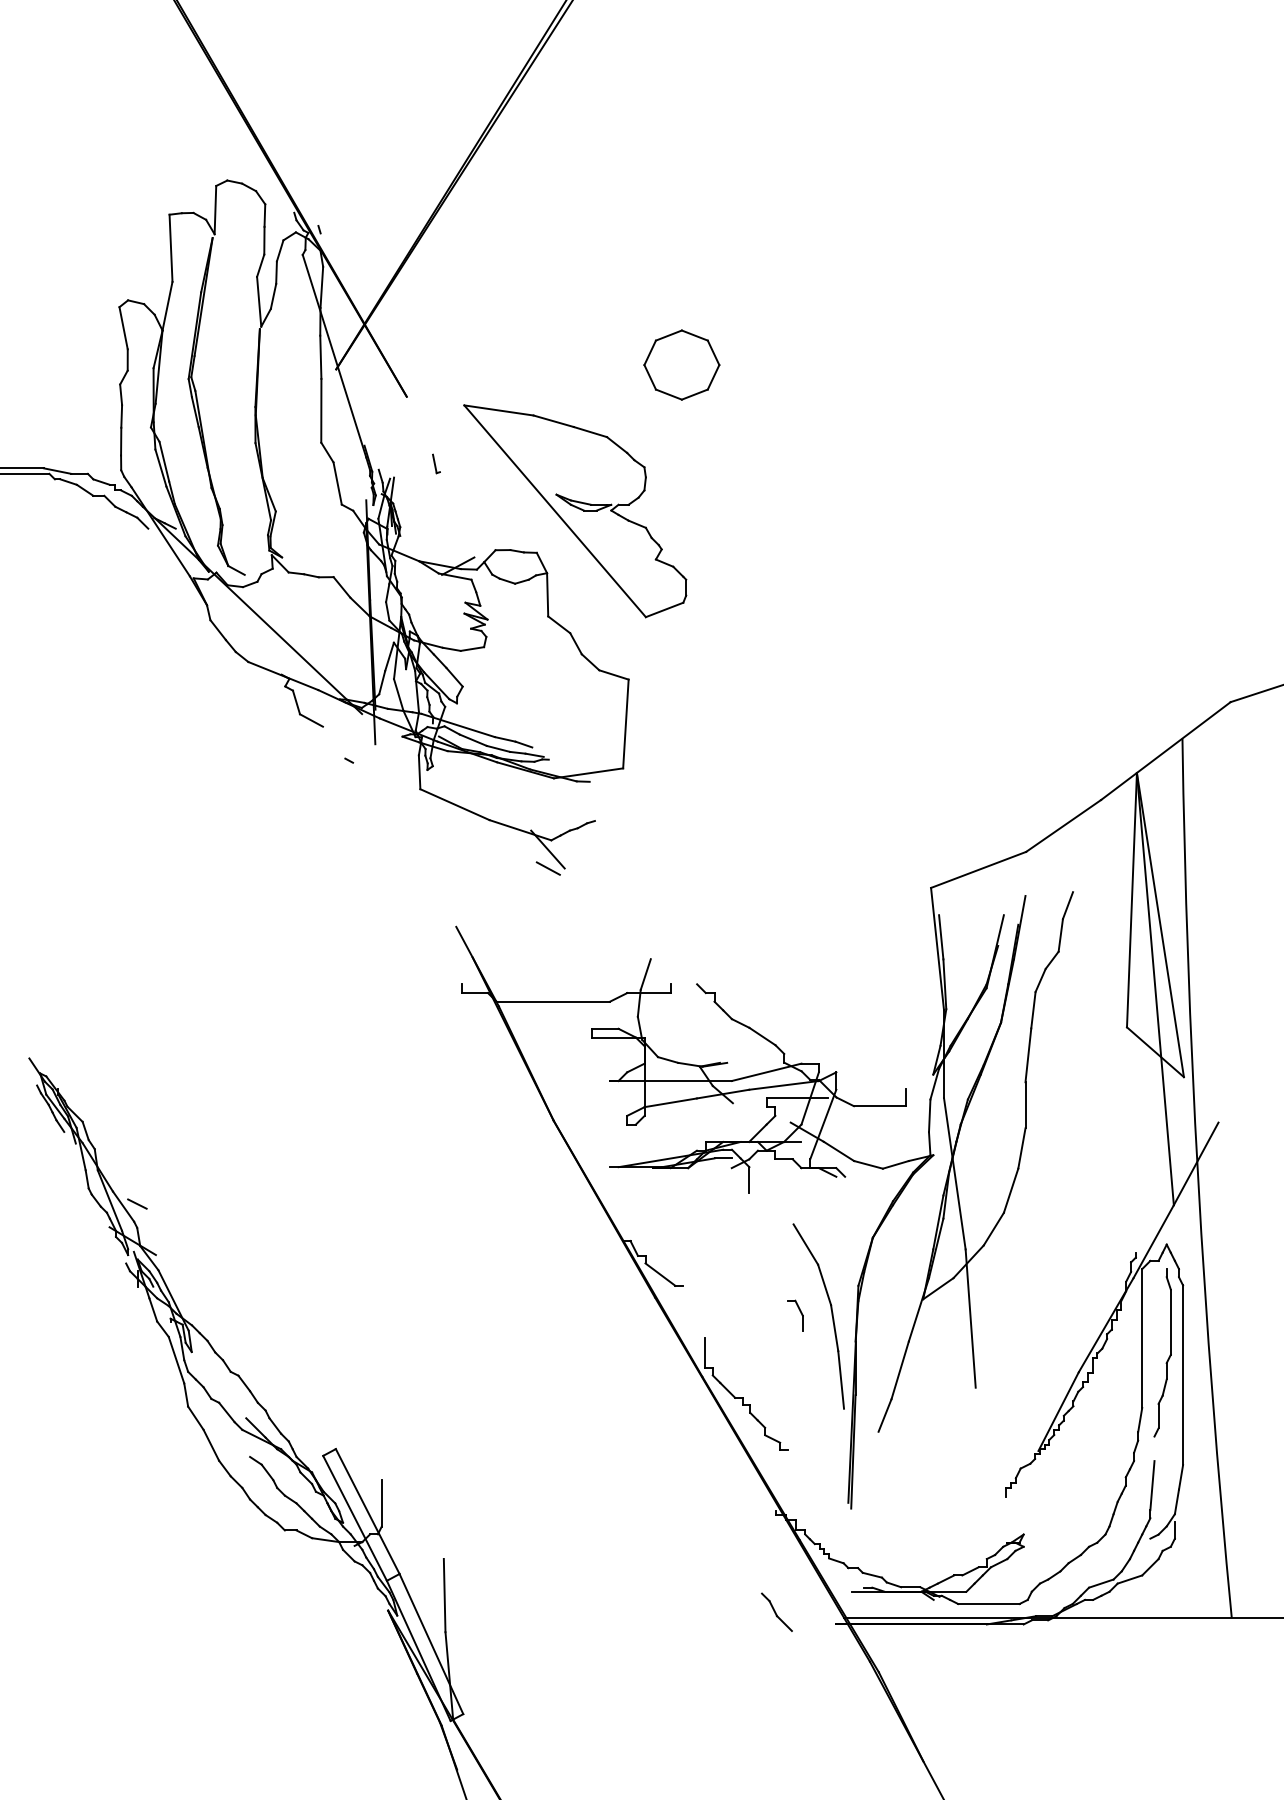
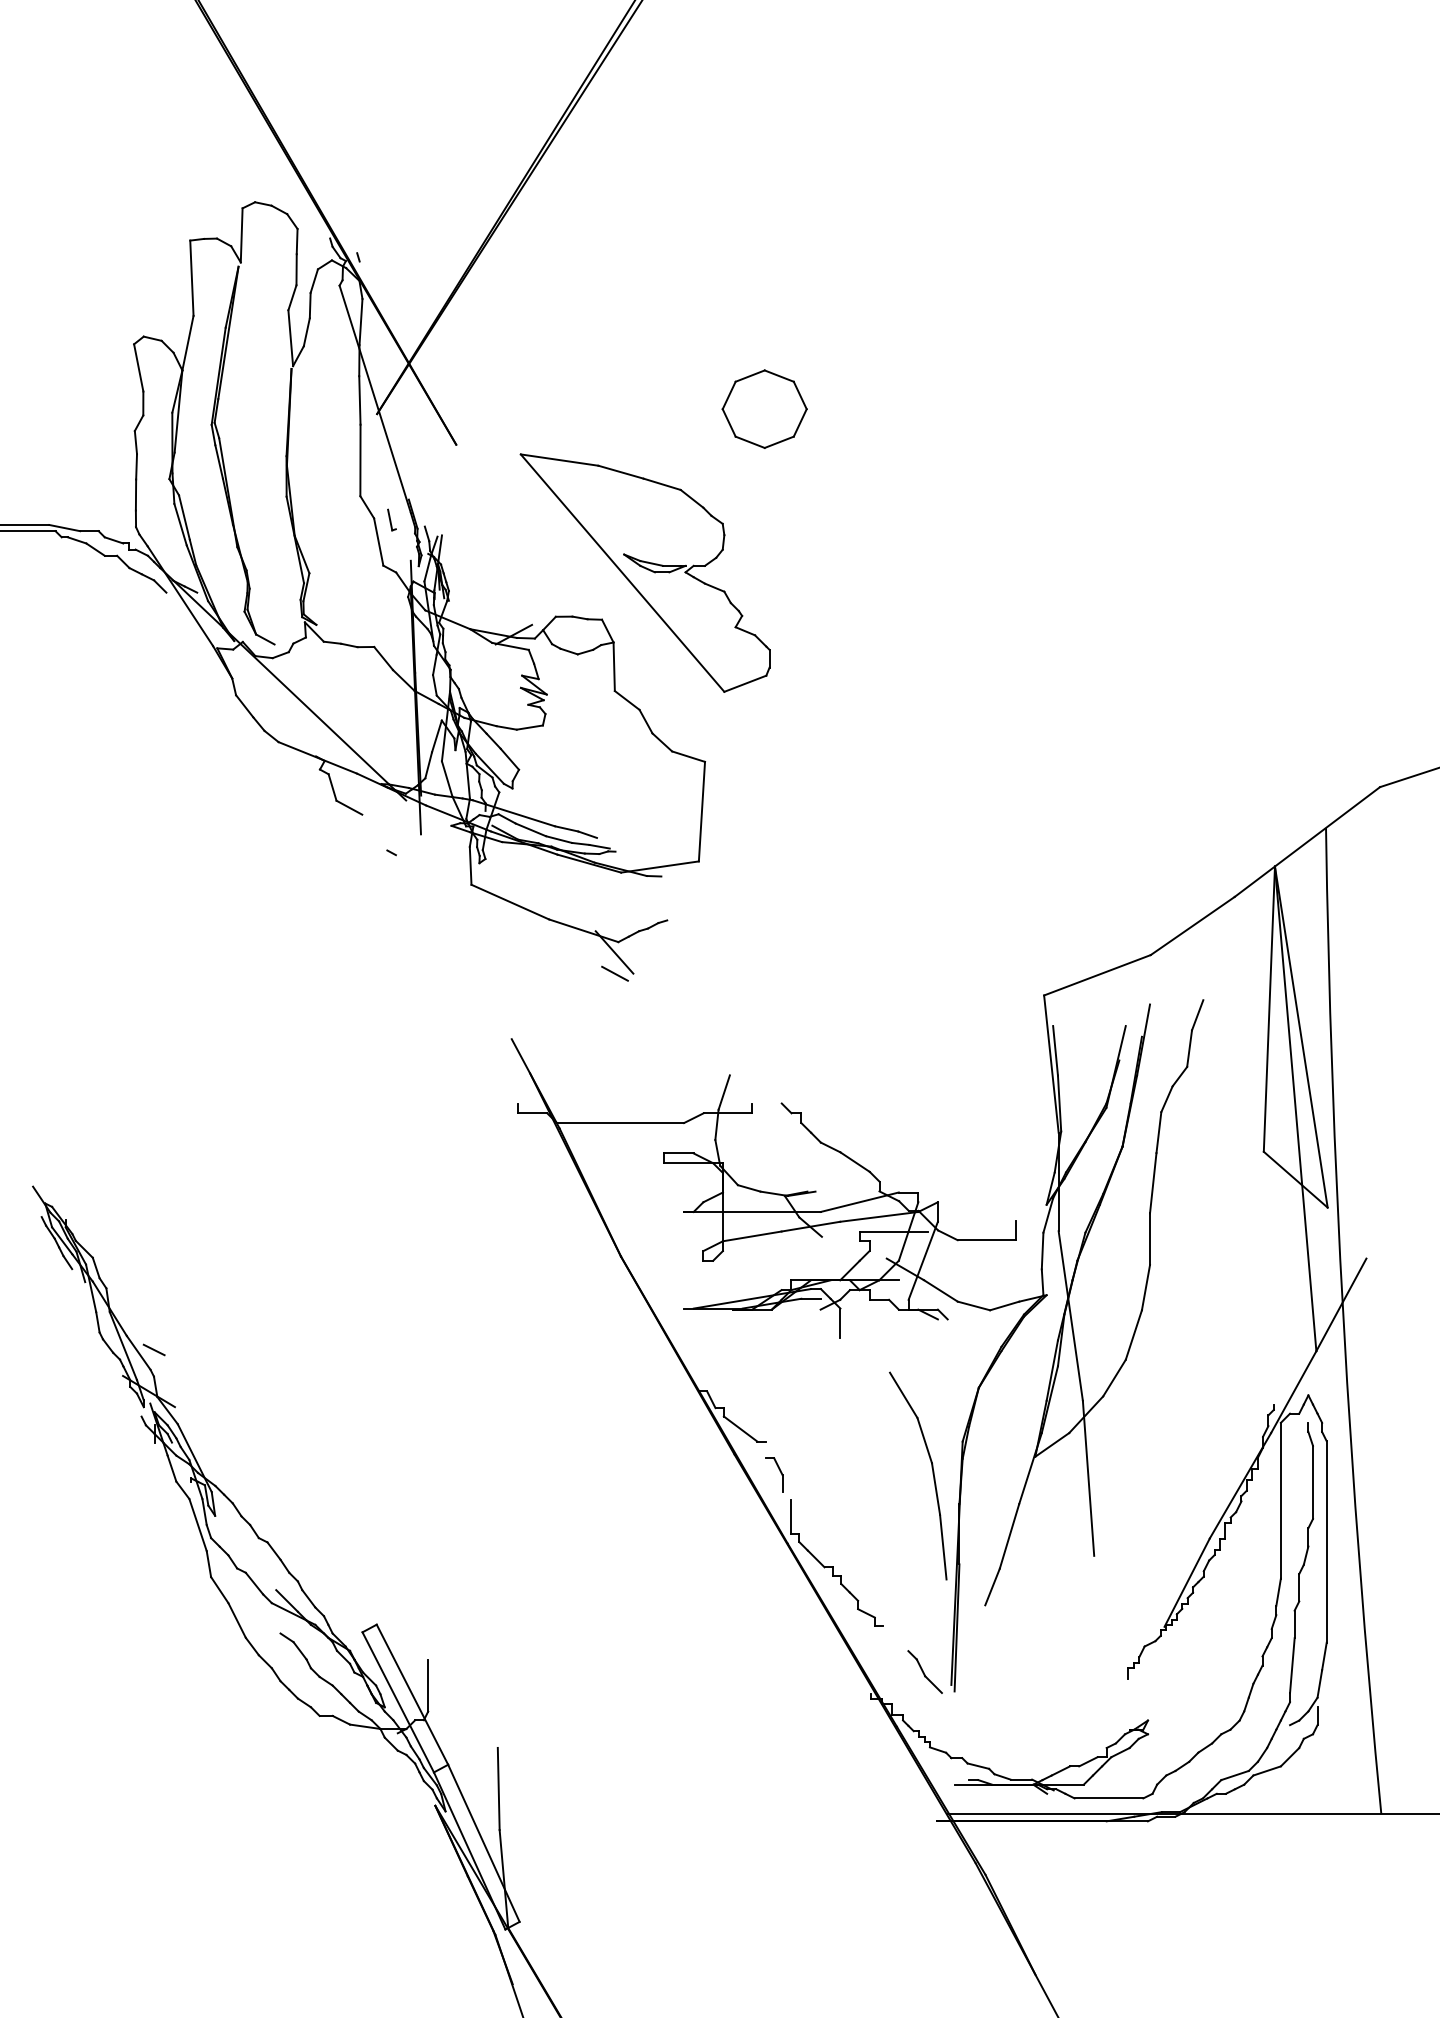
part: (436, 463) -> (392, 519), moved
part: (795, 1315) -> (774, 1474), moved
line: (1154, 1448) -> (1294, 1624), added
part: (776, 1611) -> (924, 1671), moved

